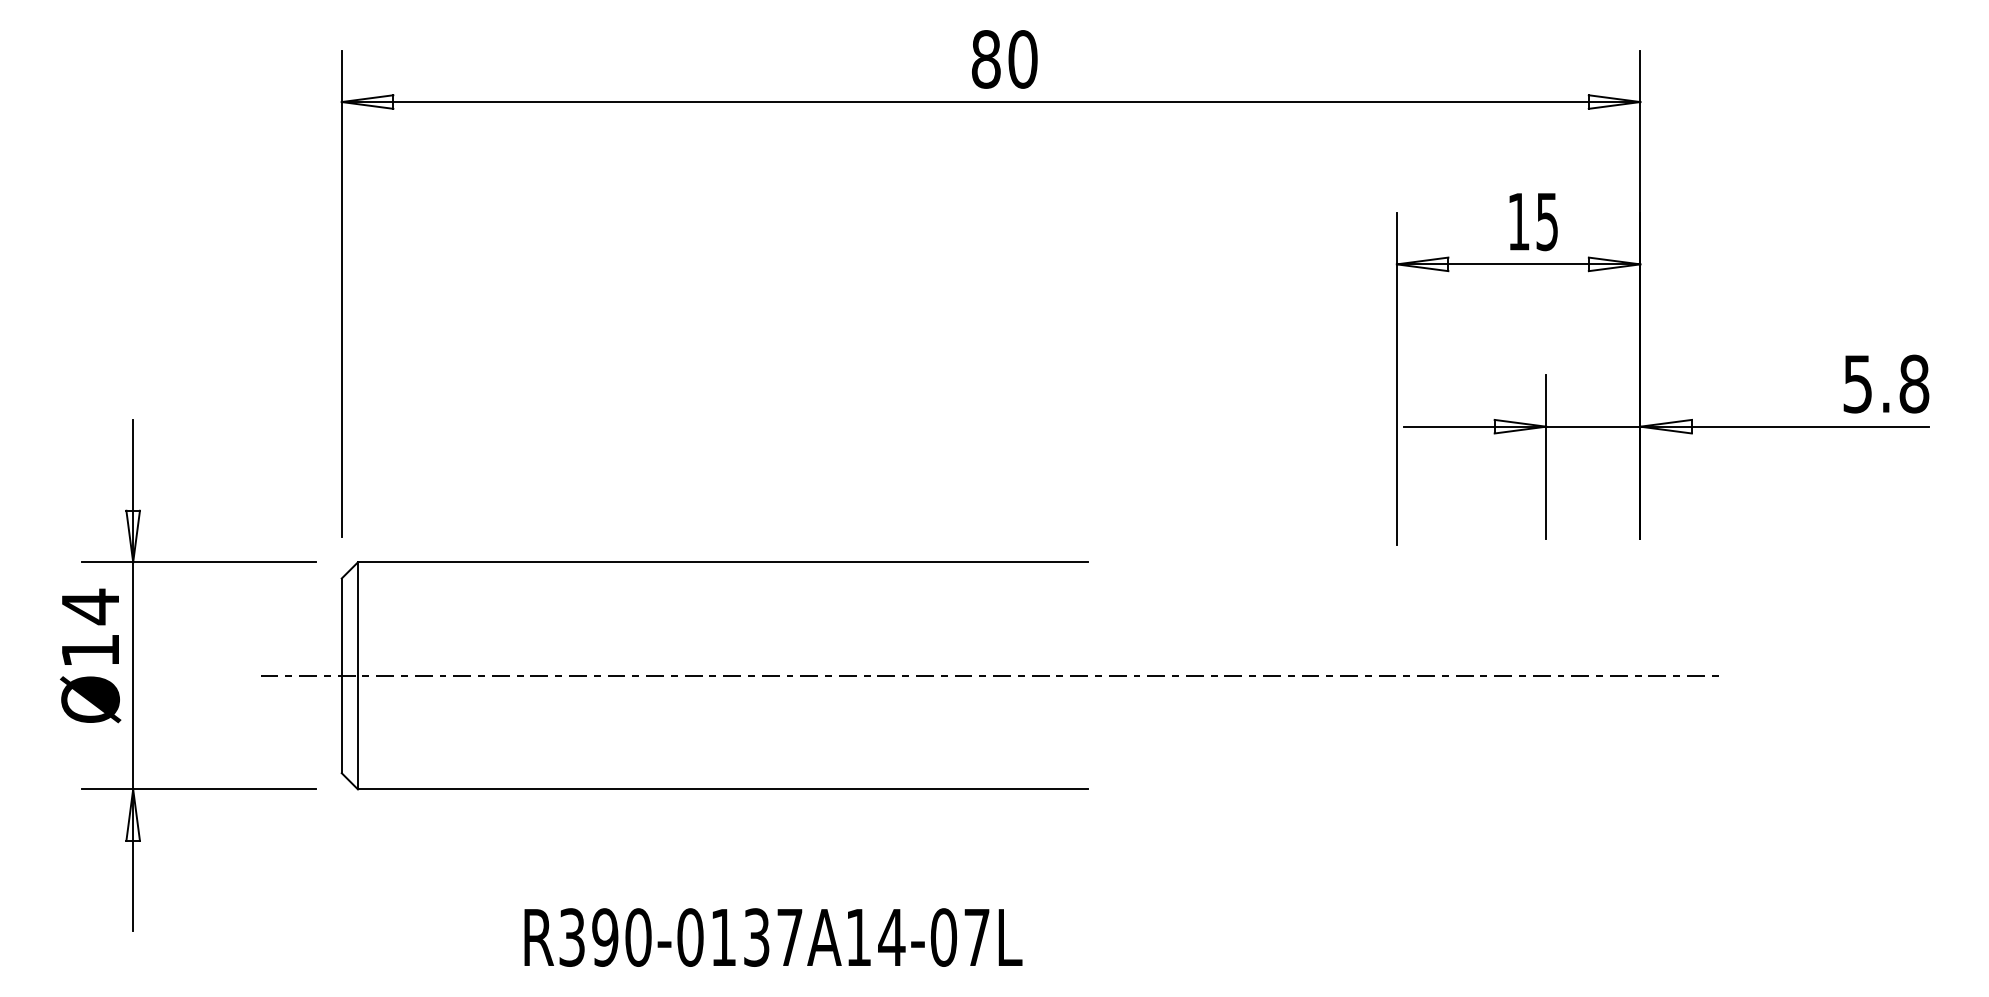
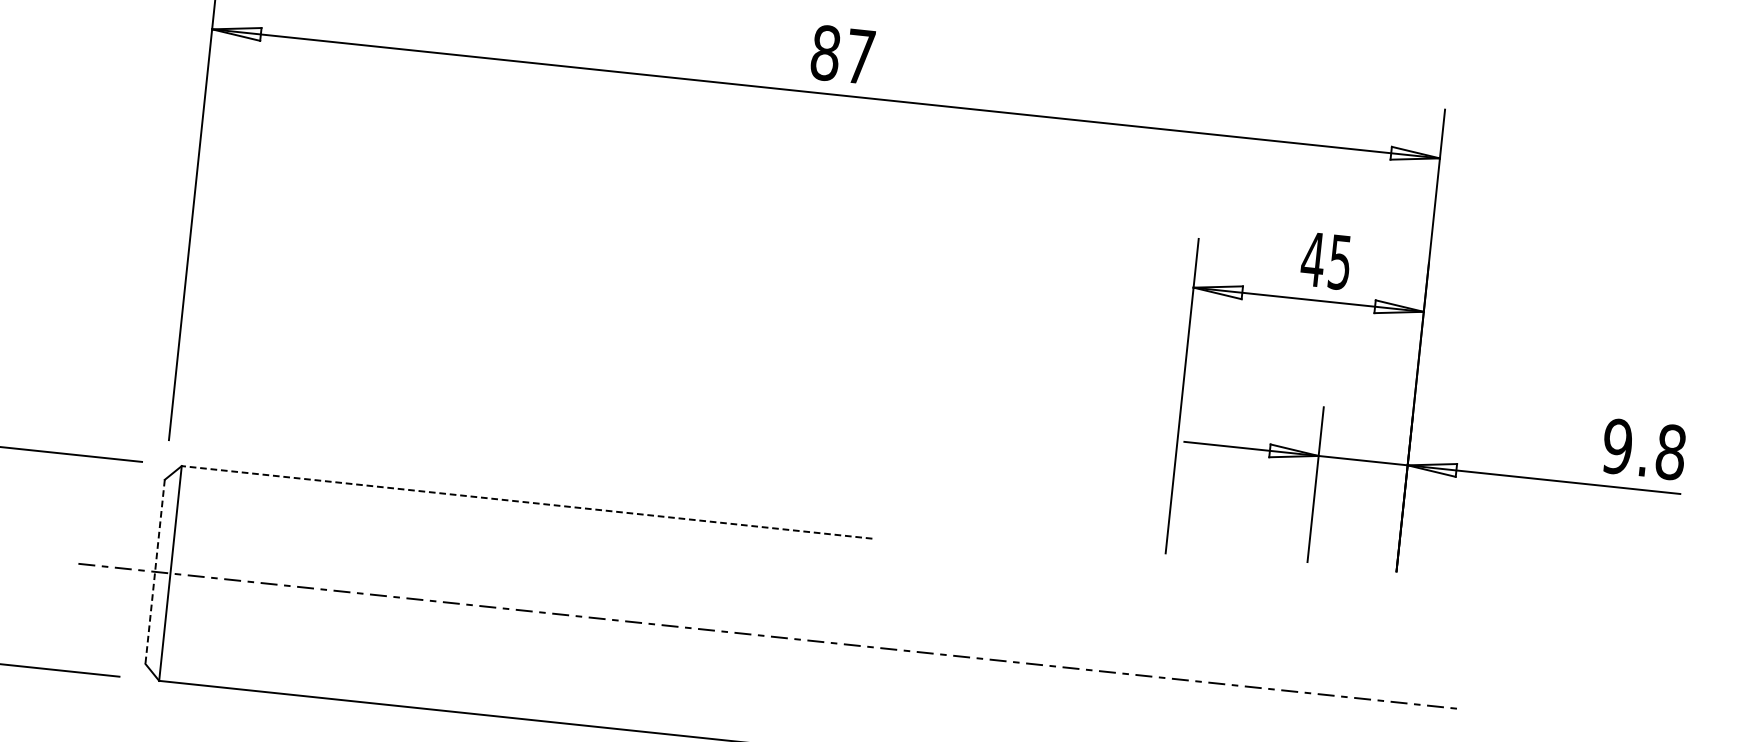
text: (1022, 59) -> (859, 56), 80 -> 87
text: (1518, 221) -> (1312, 259), 15 -> 45
text: (1857, 383) -> (1617, 446), 5.8 -> 9.8
line: (722, 562) -> (526, 502), solid -> dashed
line: (341, 676) -> (154, 572), solid -> dashed

